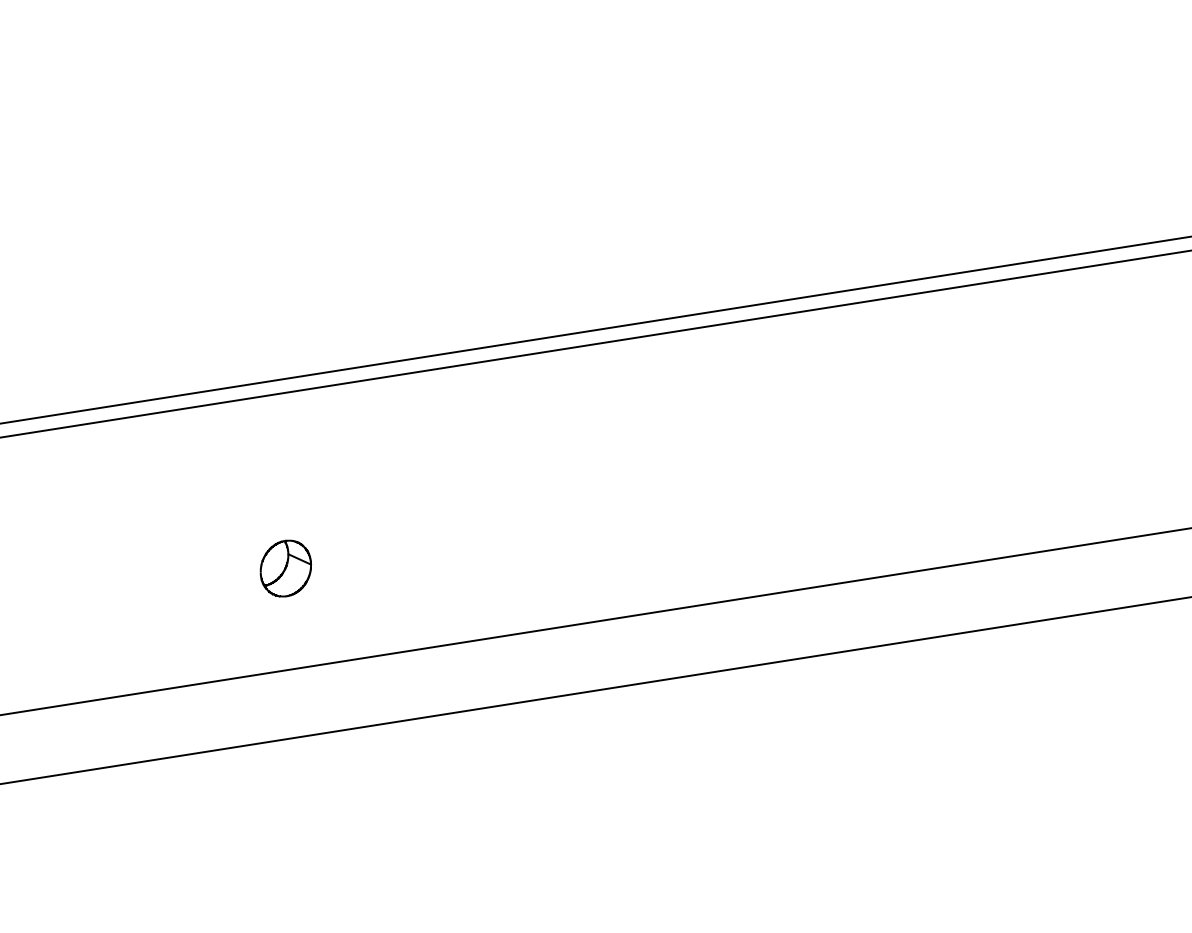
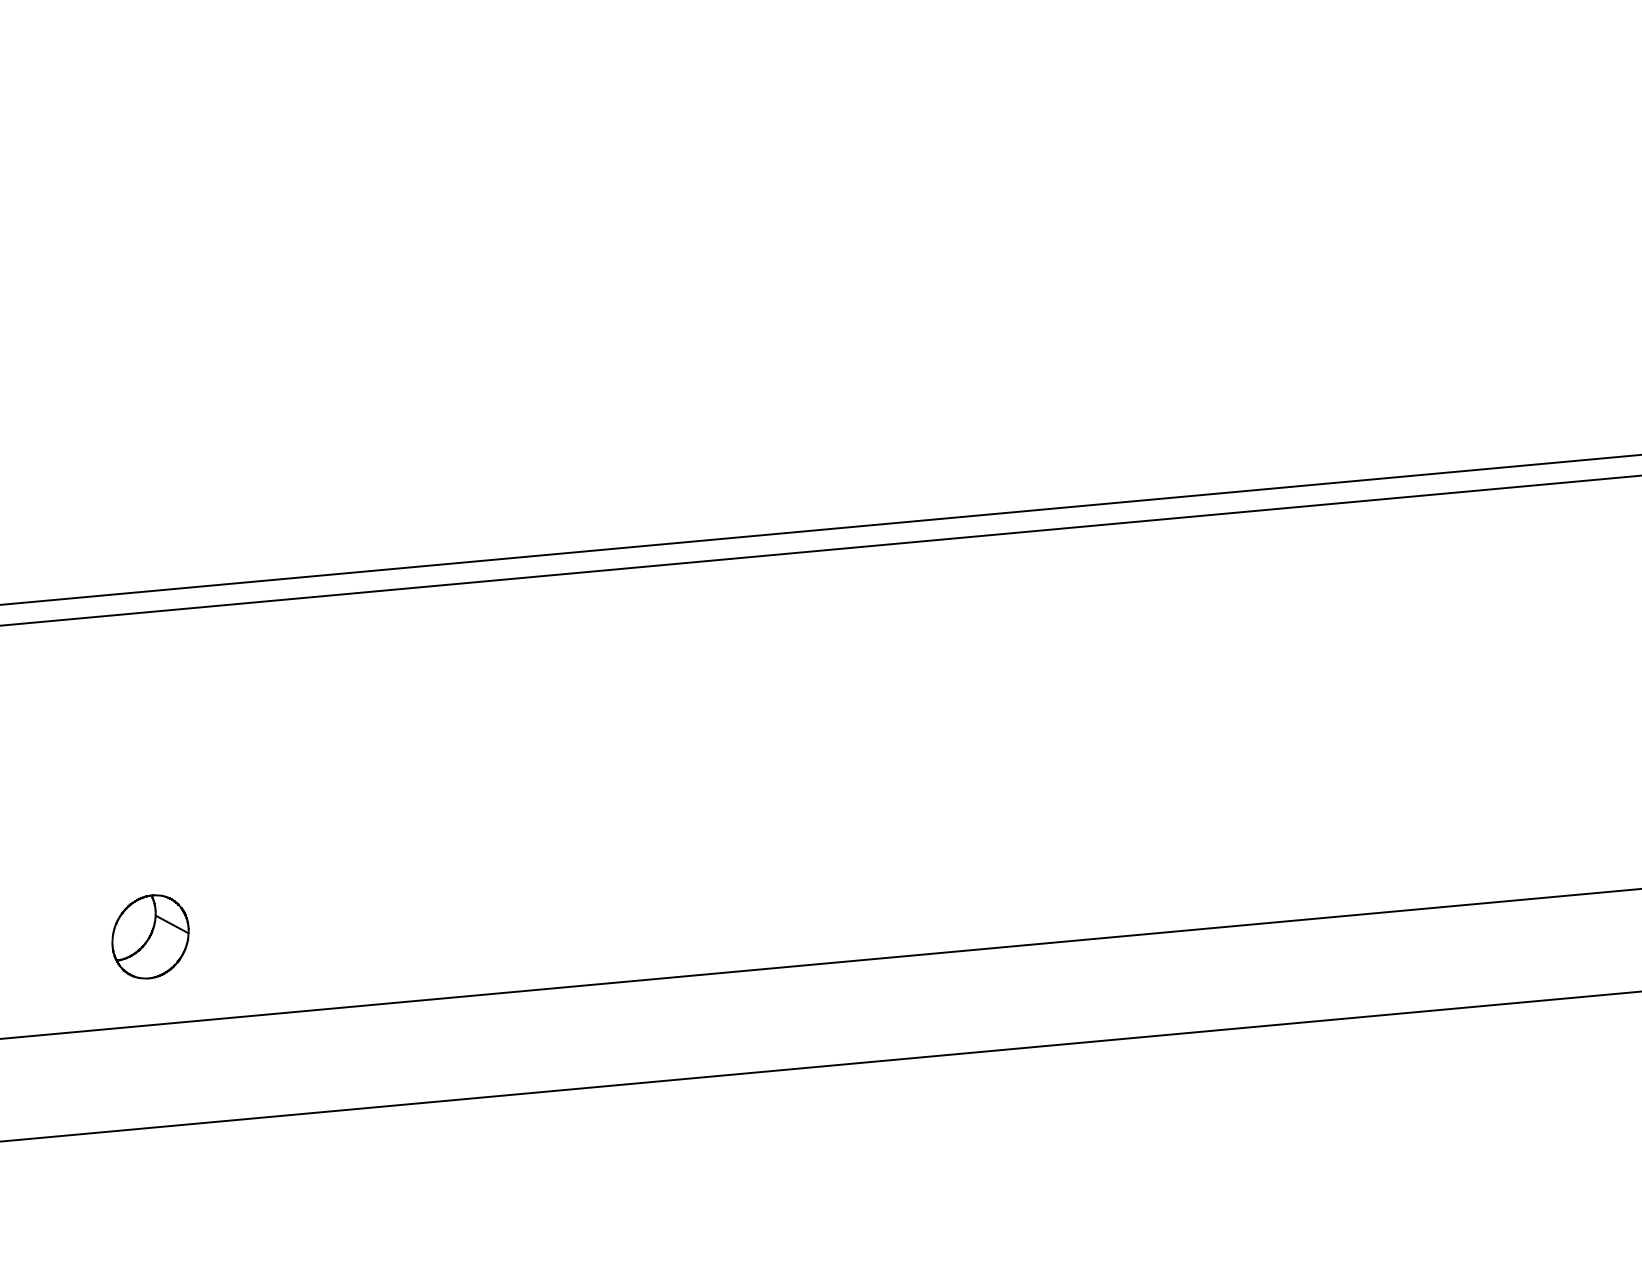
part: (285, 568) -> (149, 936), moved

